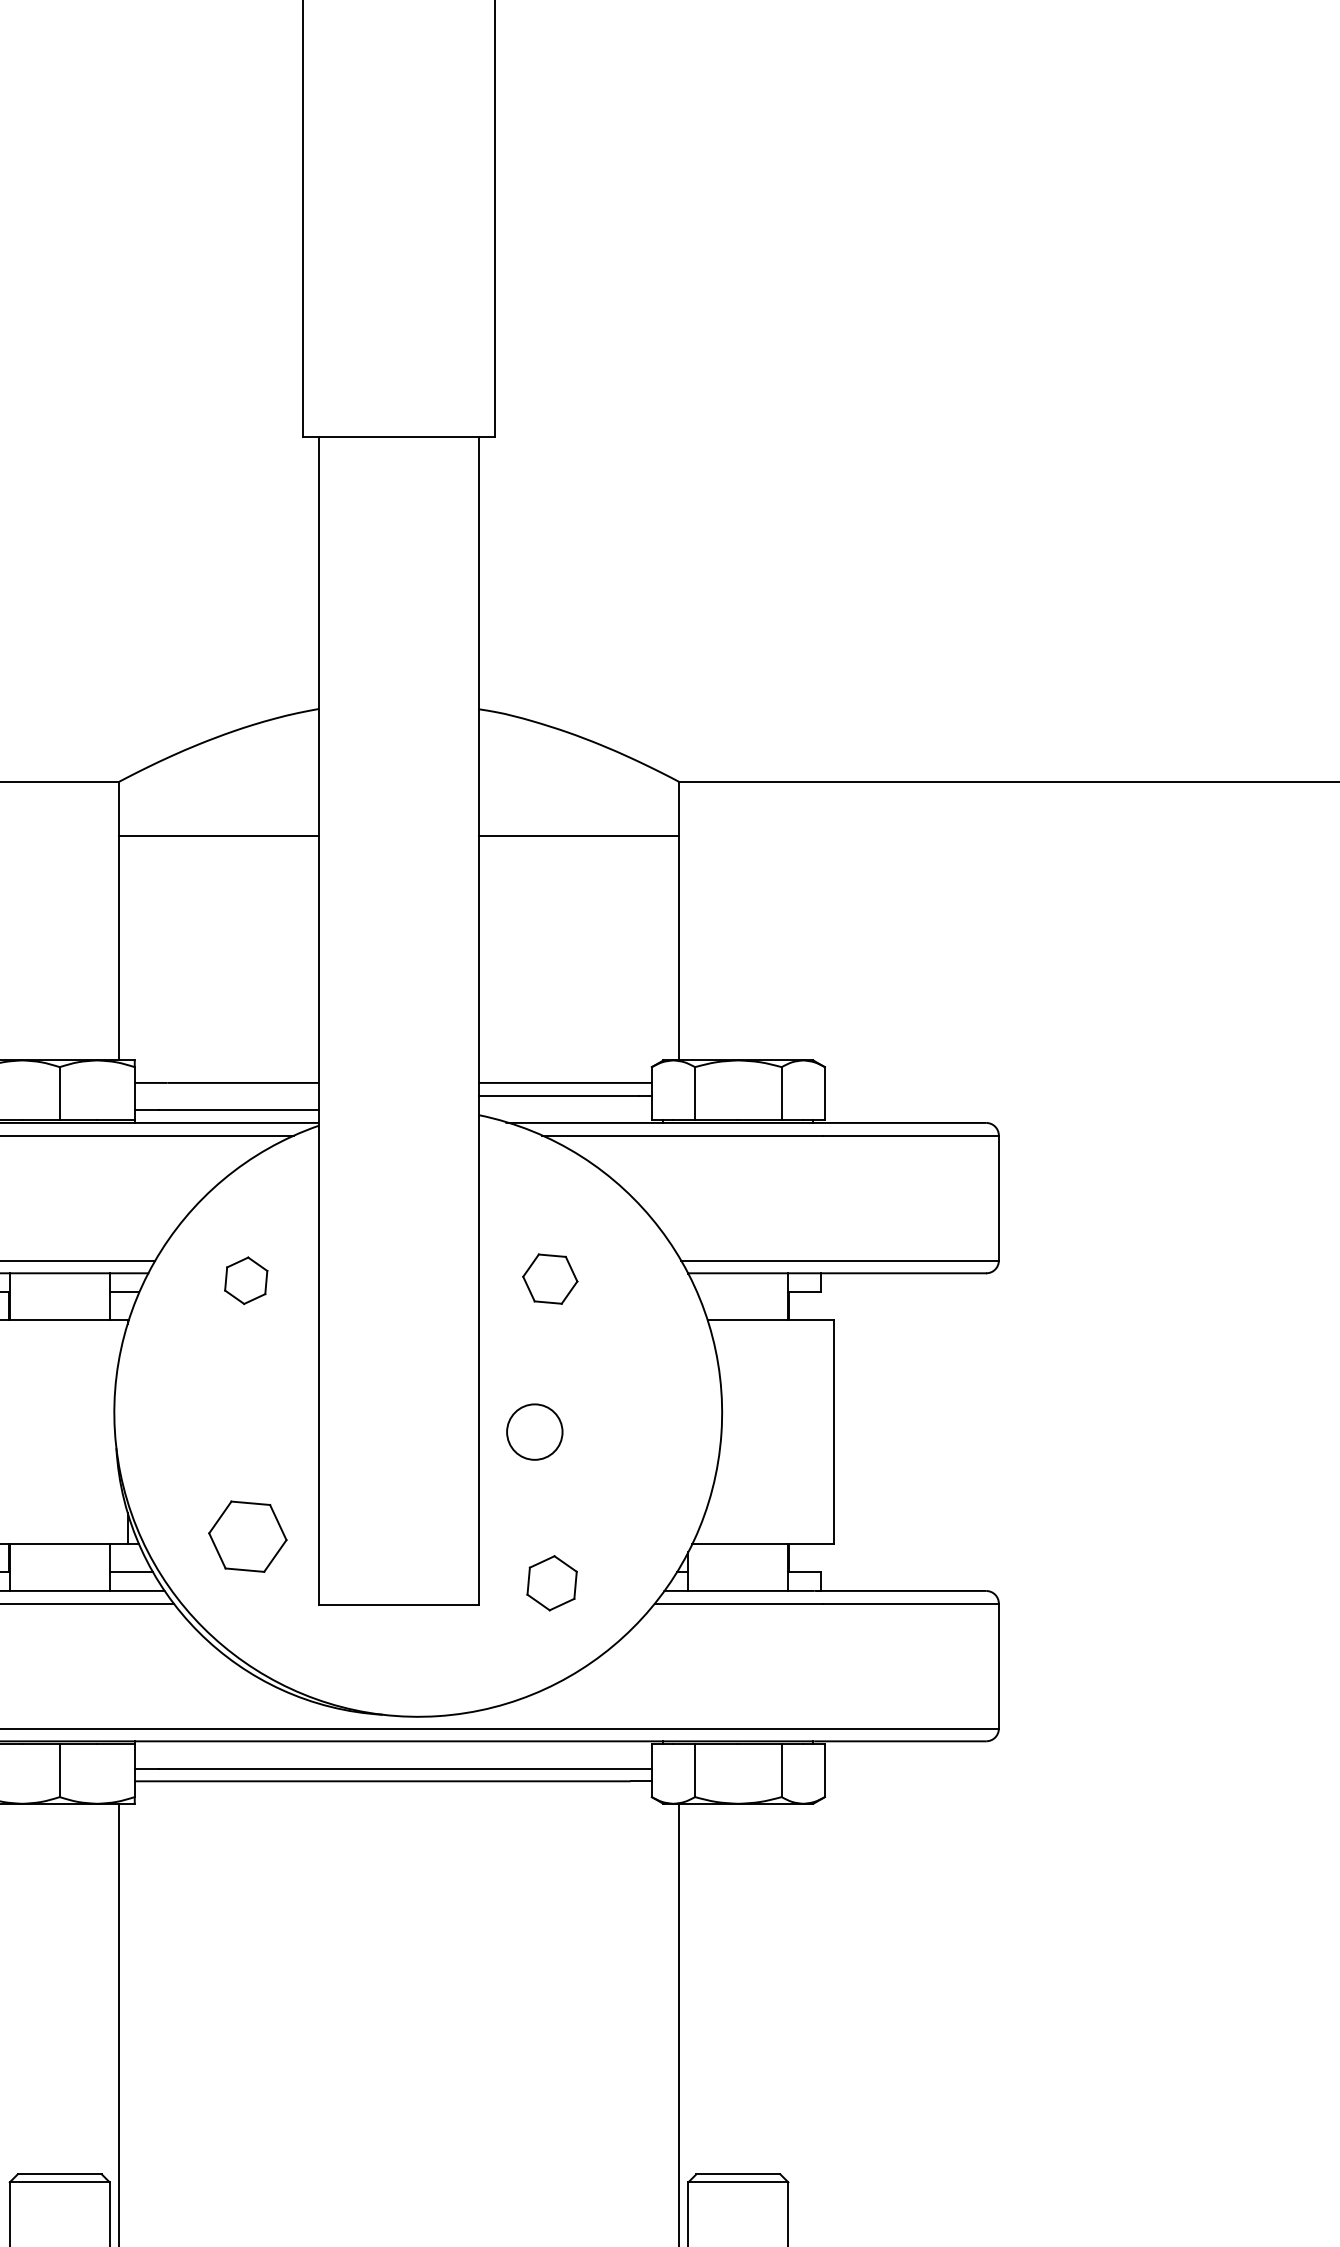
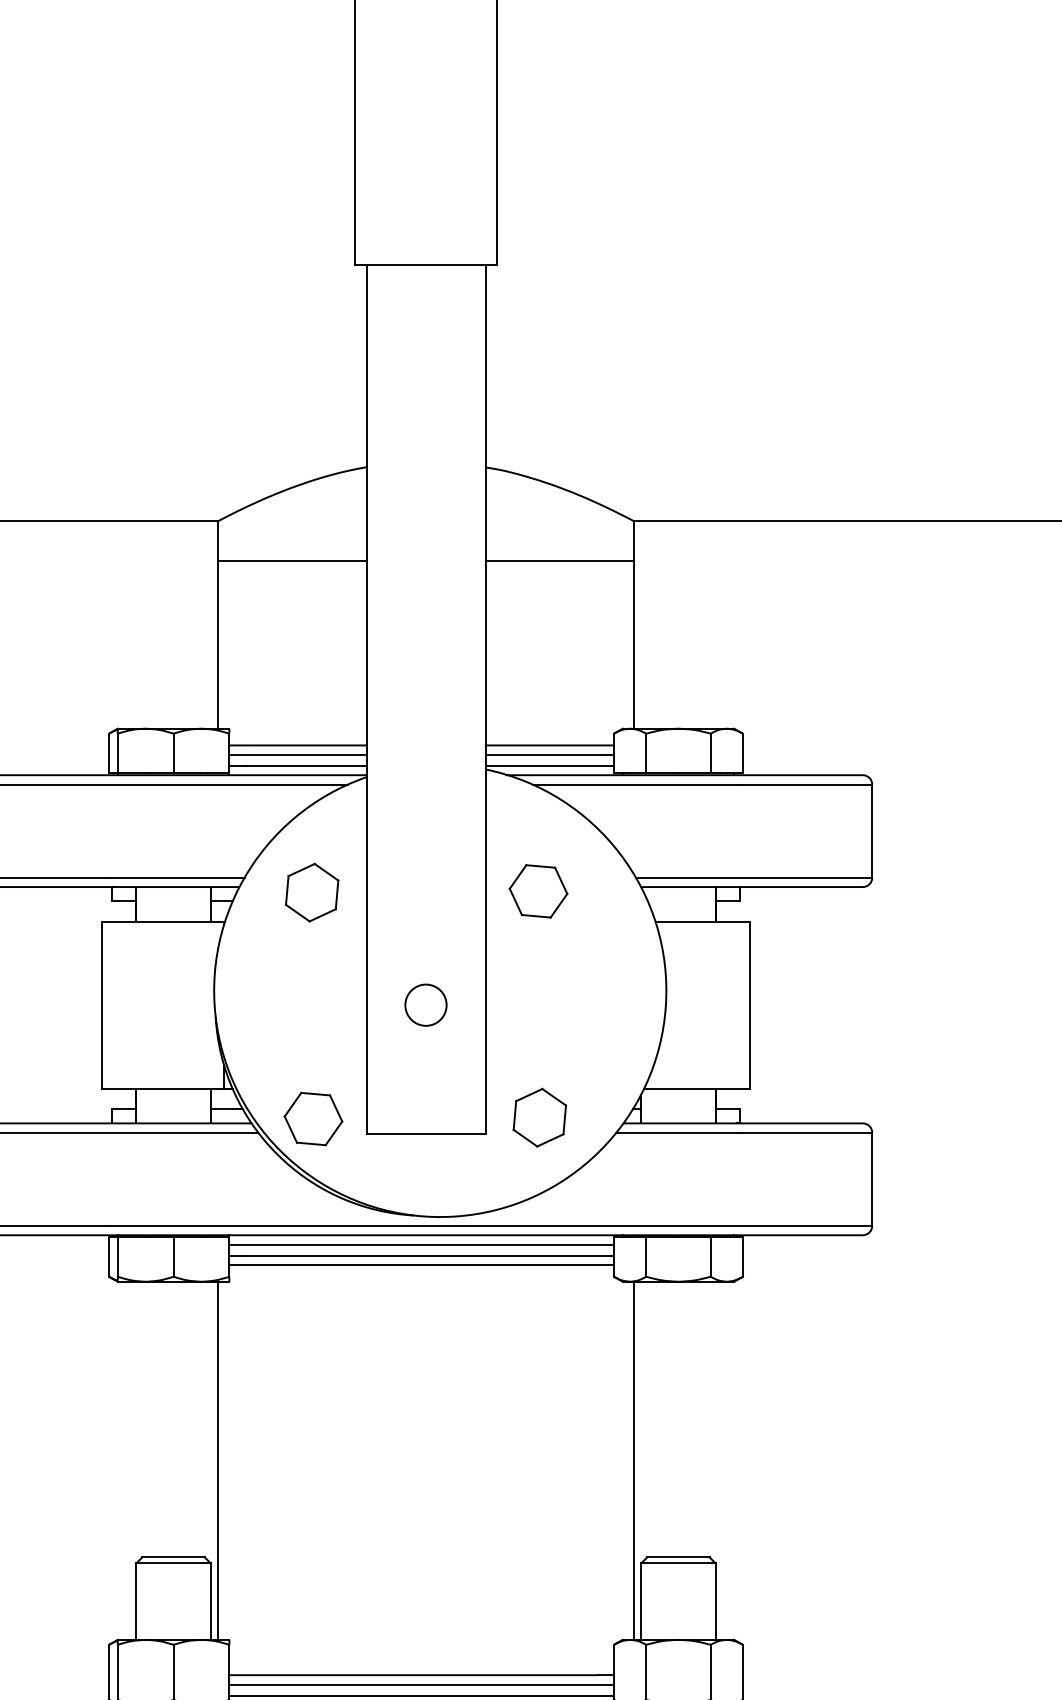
line: (226, 1095) -> (297, 754), added
line: (565, 1109) -> (549, 765), added
part: (550, 1279) -> (538, 891), size x1.43
part: (246, 1280) -> (312, 892), size x1.67
circle: (534, 1431) -> (425, 1004), moved
part: (247, 1535) -> (313, 1118), moved
part: (551, 1583) -> (539, 1117), size x1.43
line: (393, 1753) -> (421, 1244), added

